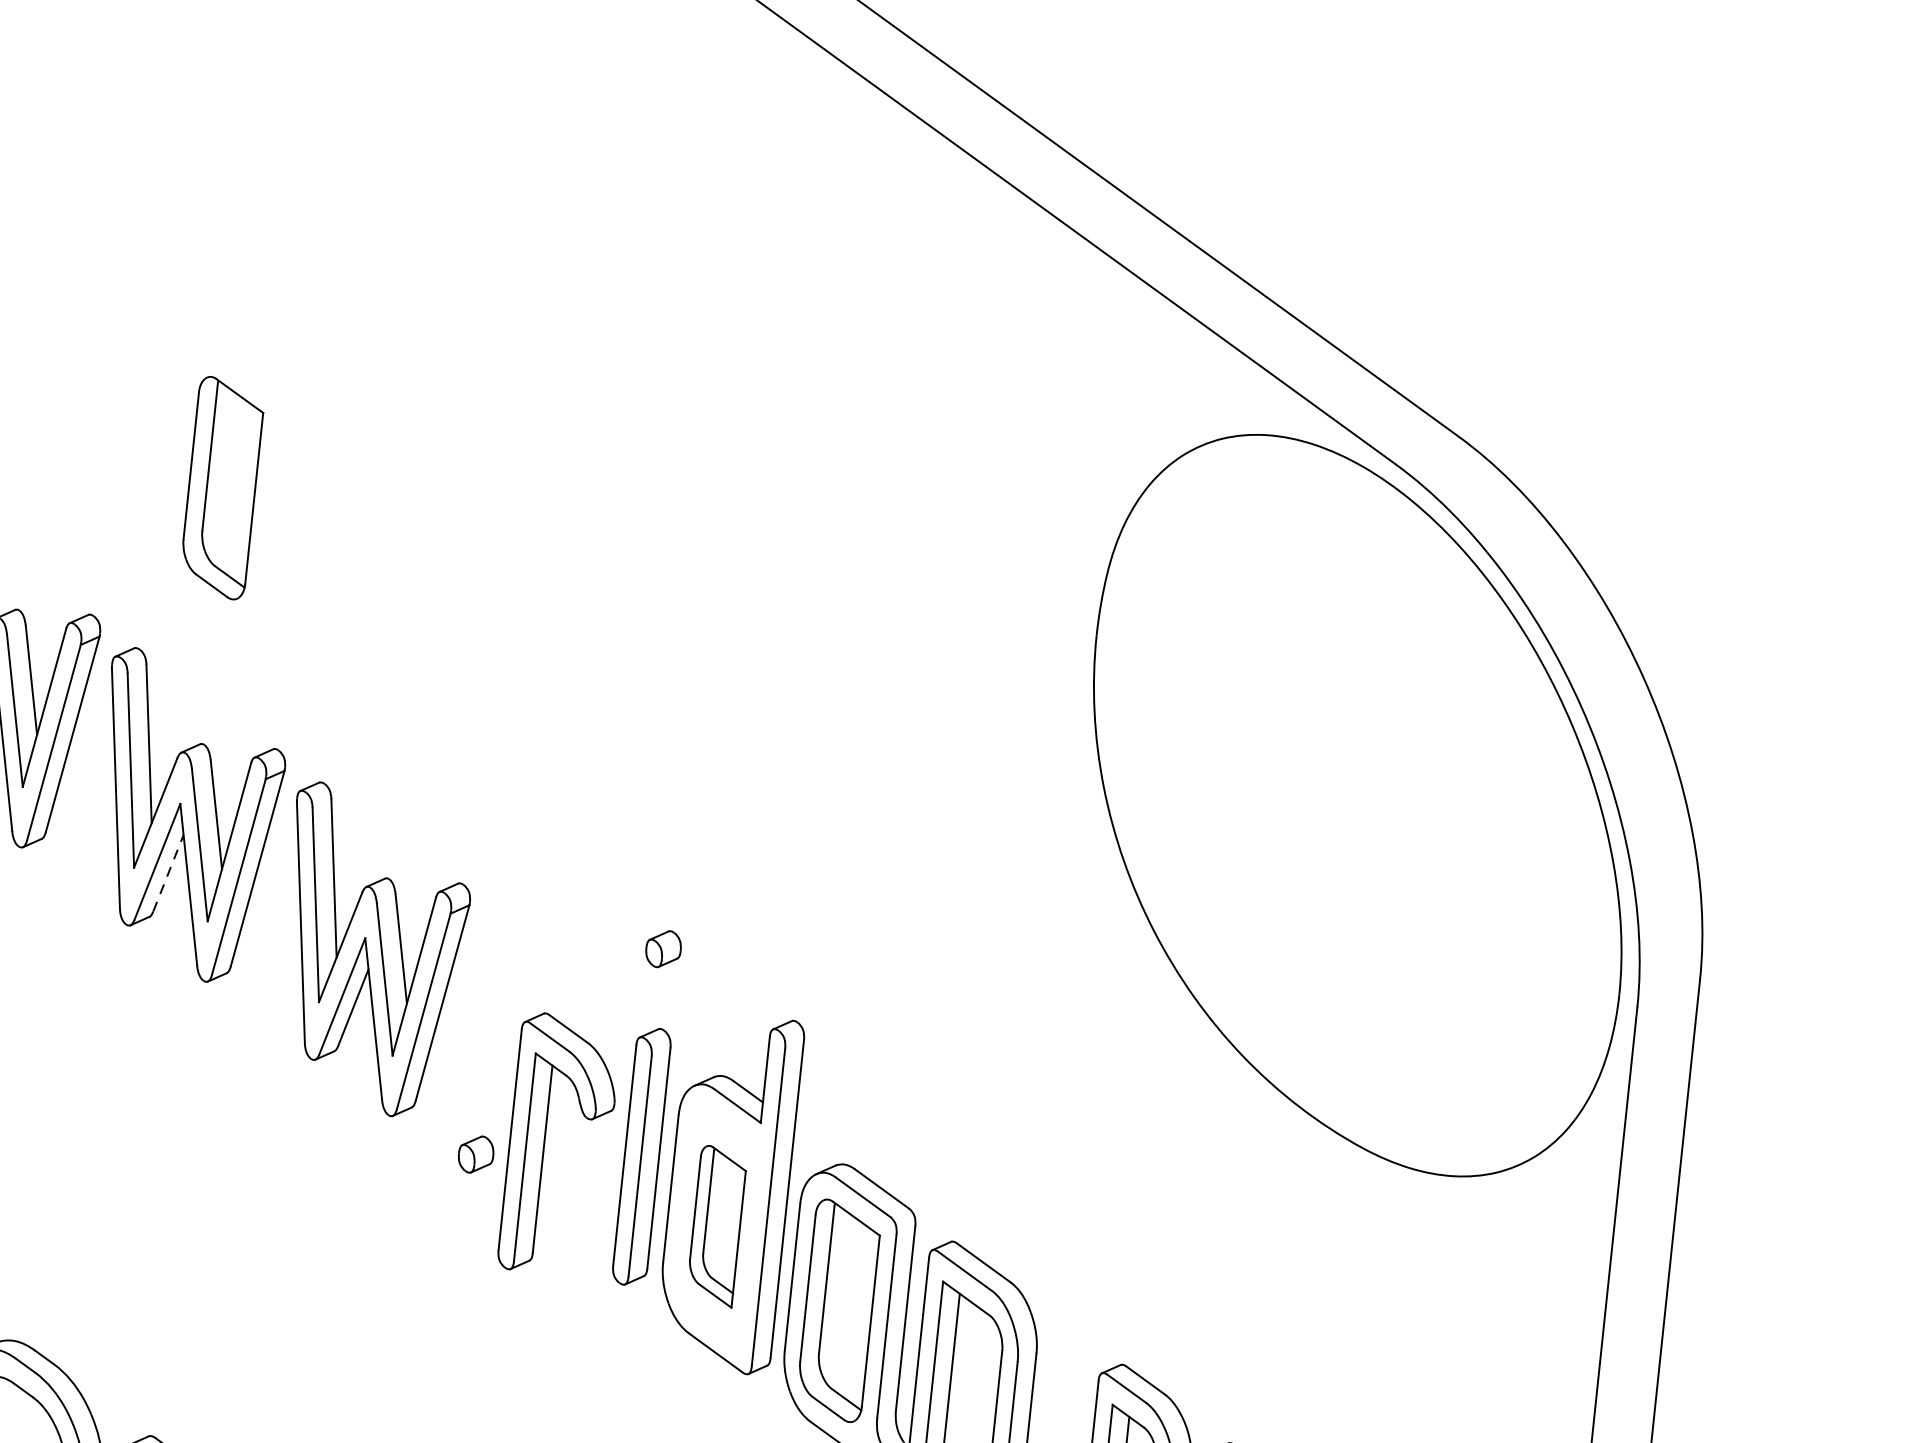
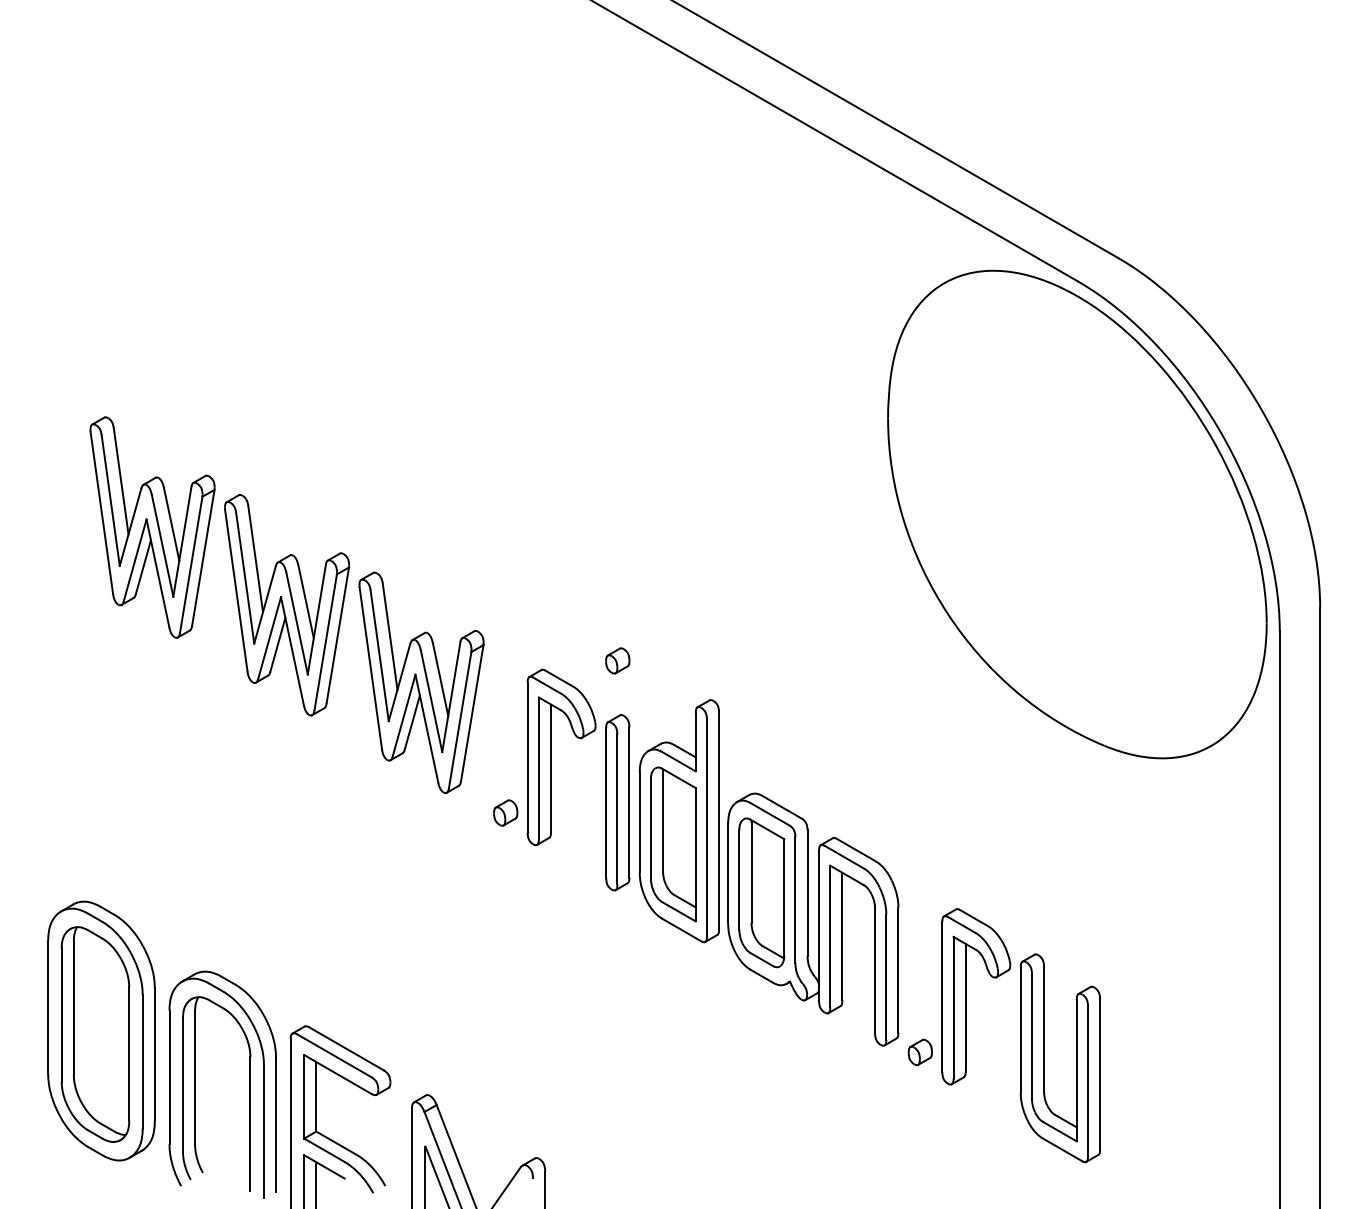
part: (221, 487) -> (286, 380), removed
line: (167, 872) -> (277, 644), dashed -> solid
part: (545, 1143) -> (551, 757), moved
part: (716, 1226) -> (673, 844), size x1.43

